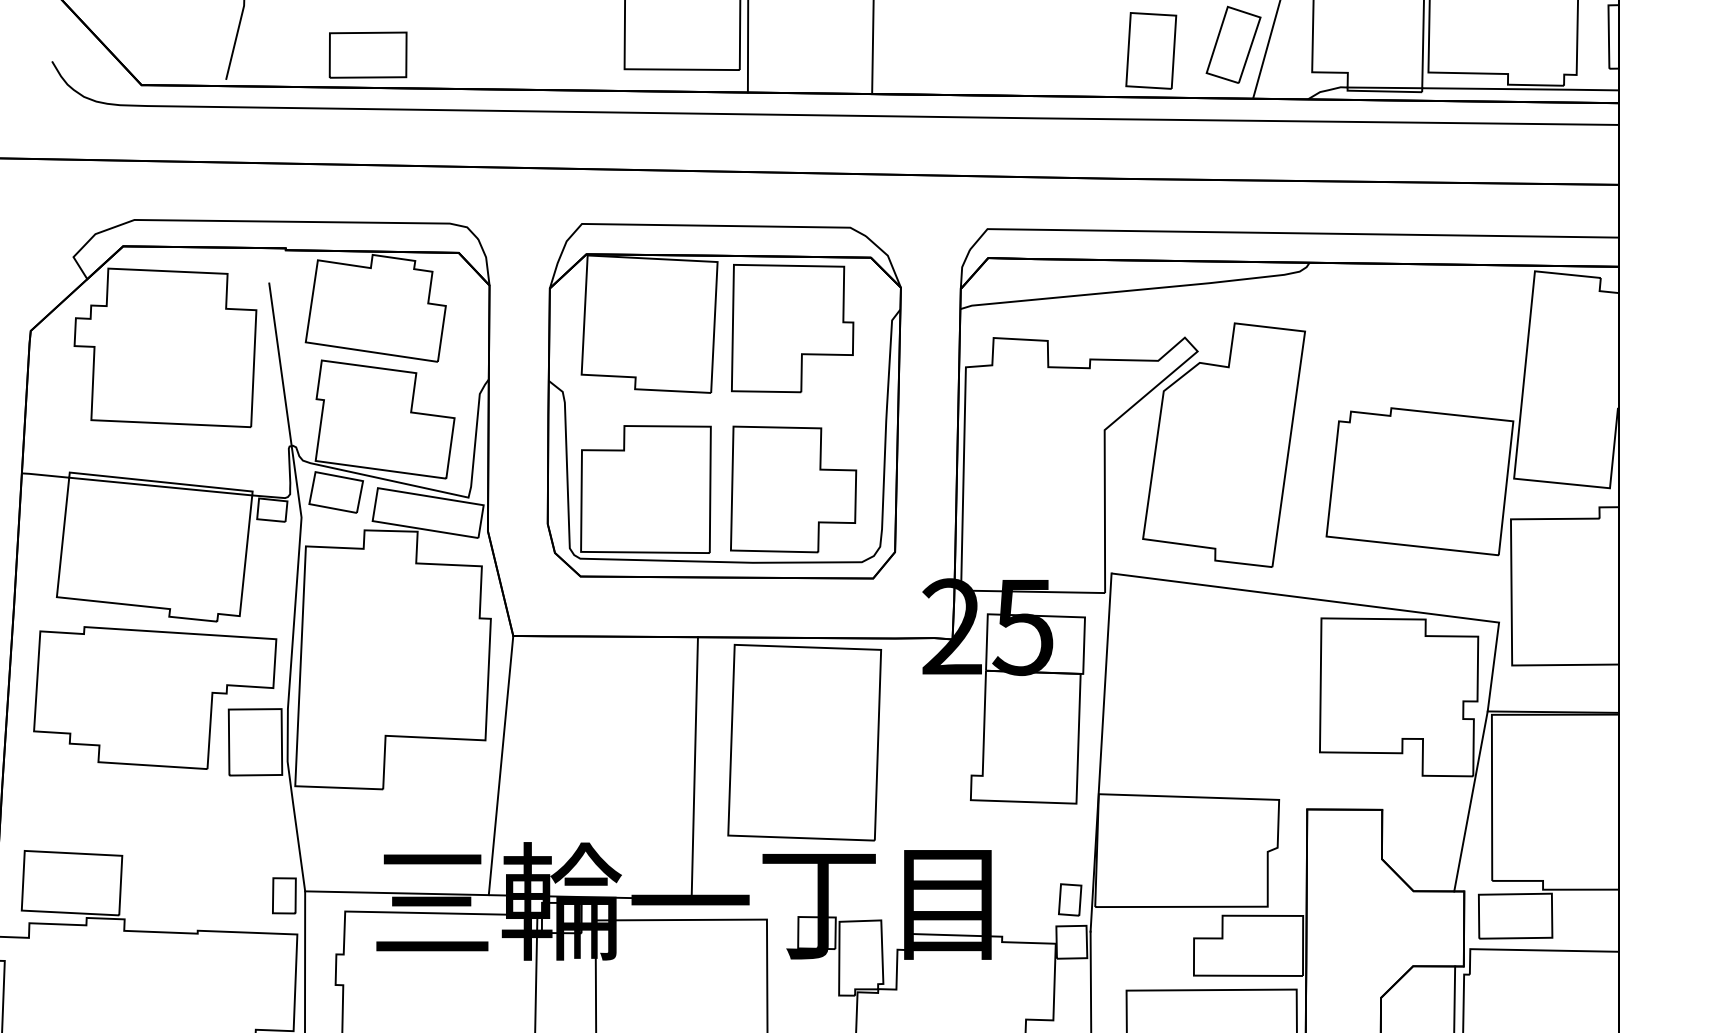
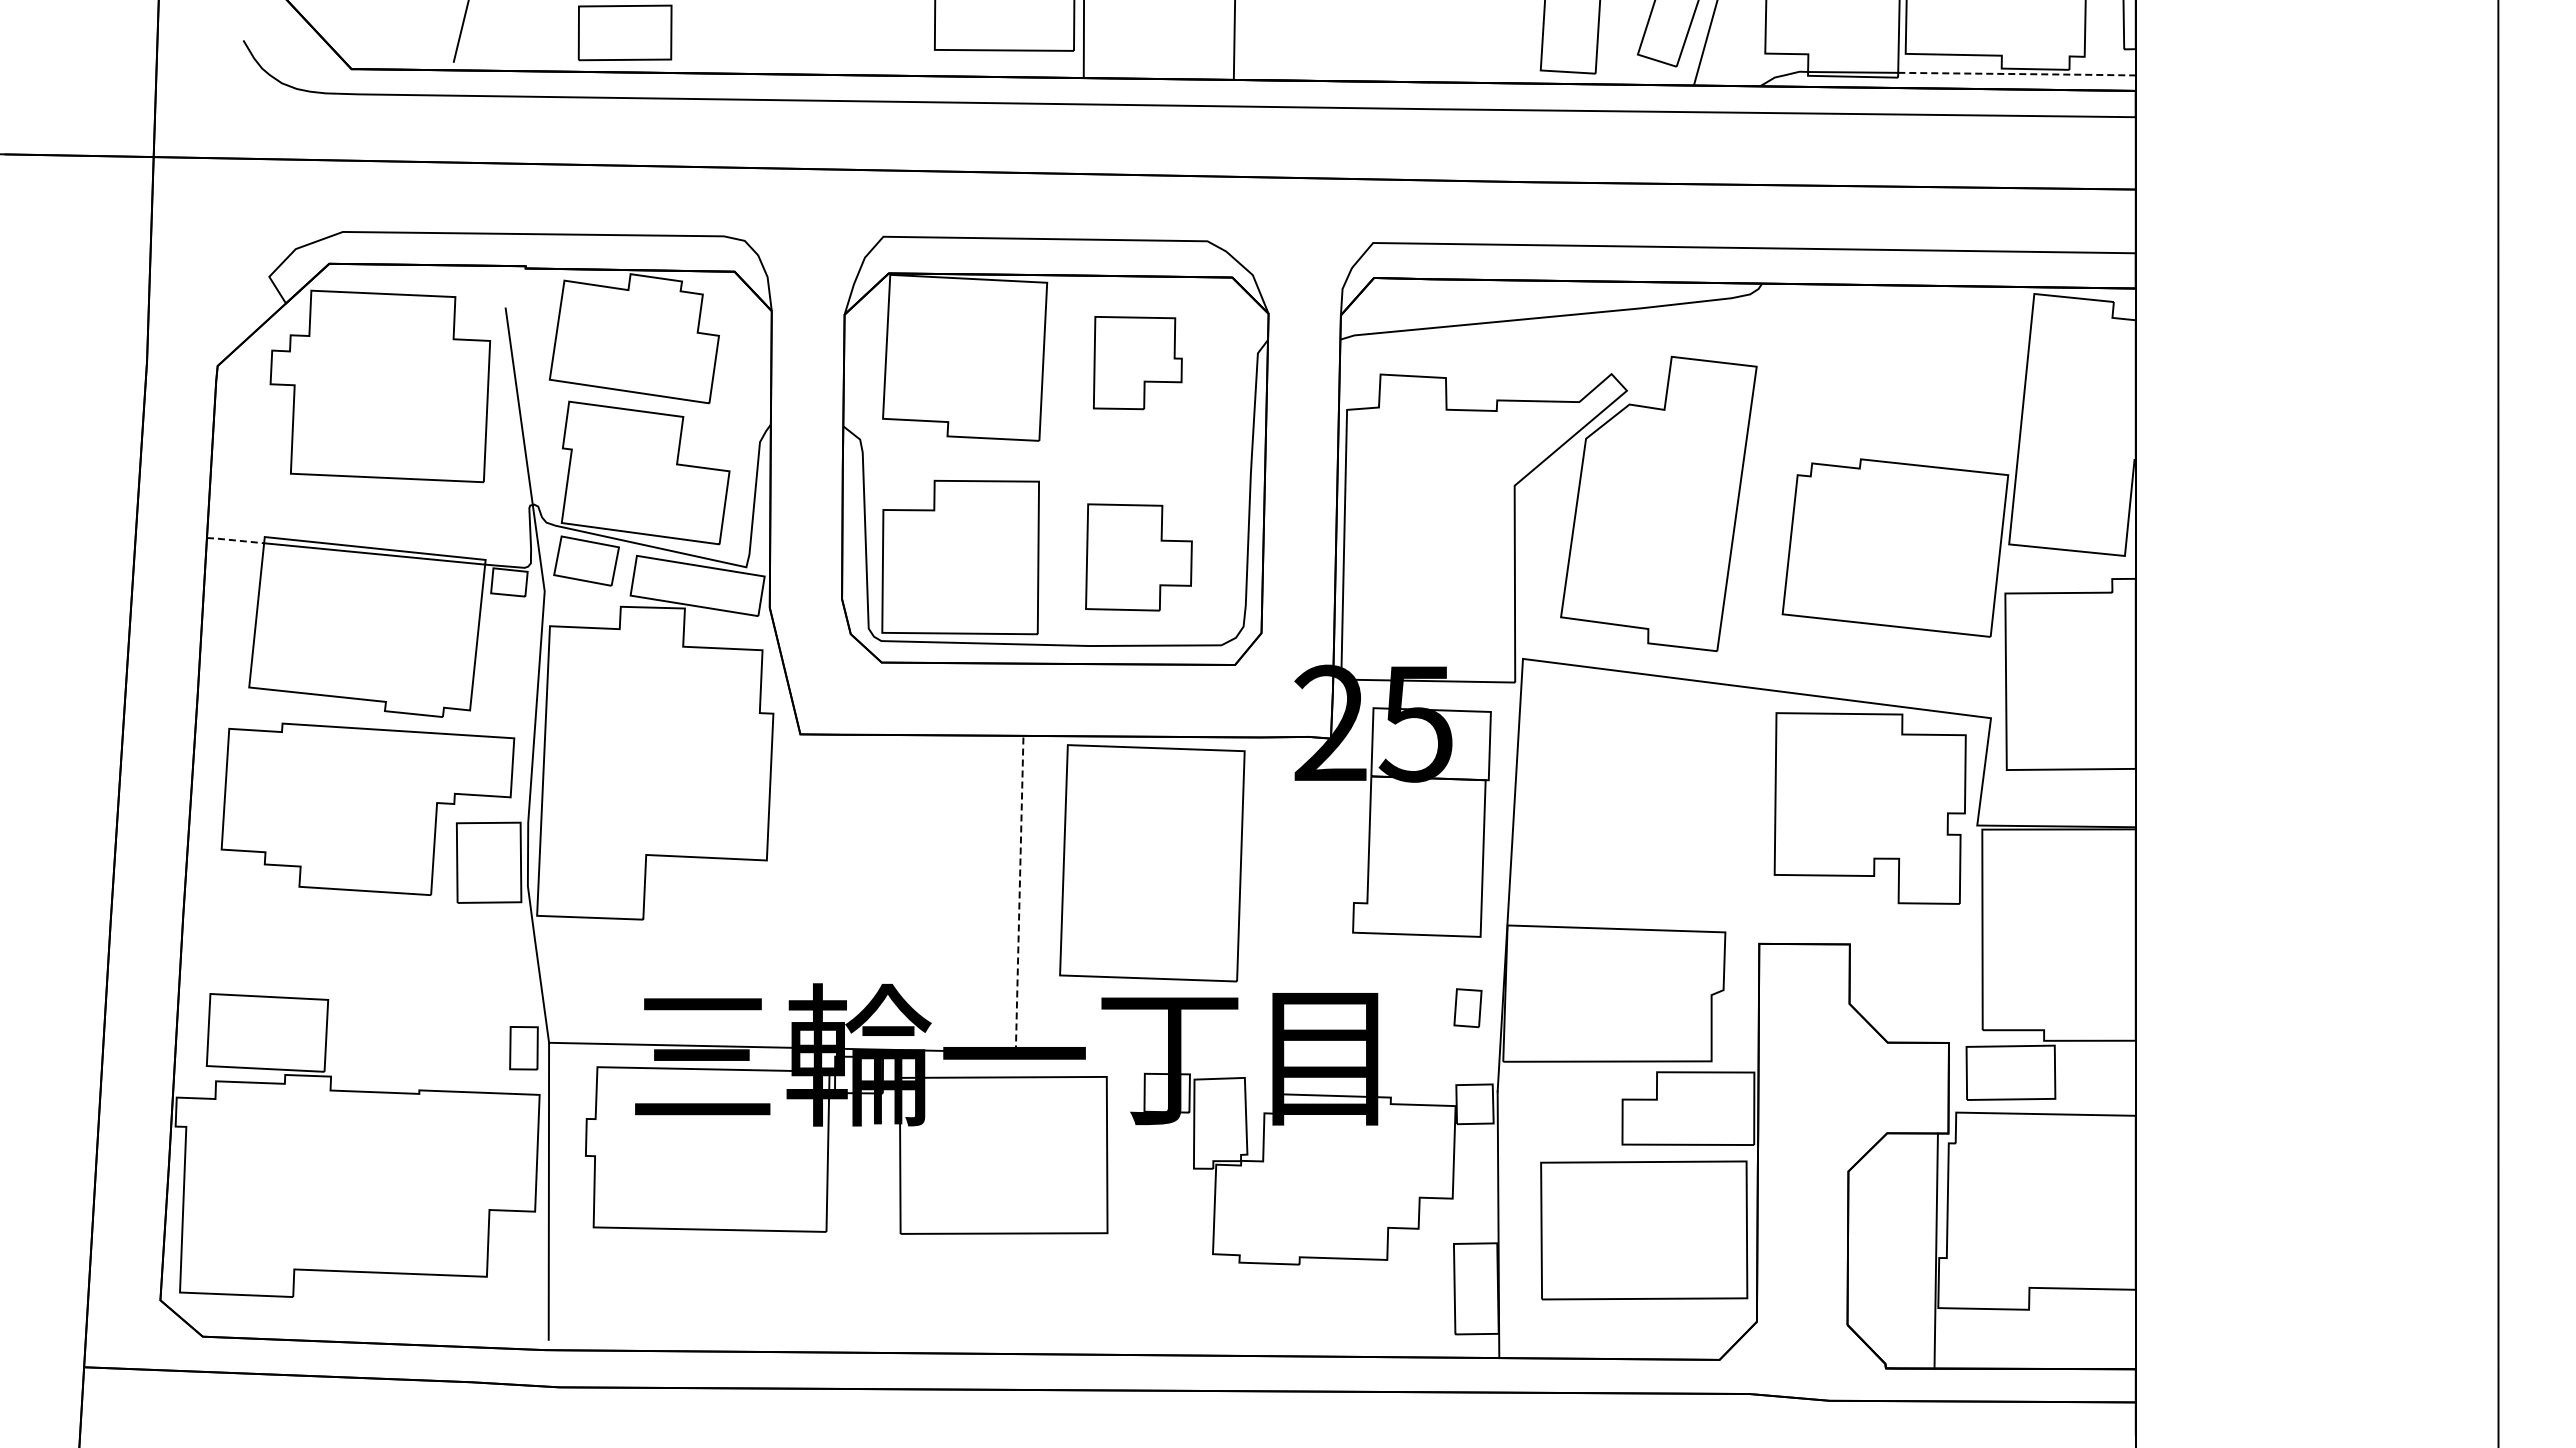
line: (1521, 89) -> (2018, 74), solid -> dashed
part: (792, 328) -> (1137, 362), size x0.6
line: (44, 475) -> (234, 540), solid -> dashed
part: (793, 489) -> (1138, 557), size x0.7
line: (500, 765) -> (785, 890), removed
line: (694, 767) -> (1019, 893), solid -> dashed
line: (1470, 800) -> (1956, 933), removed
part: (1069, 900) -> (1467, 1008), moved

